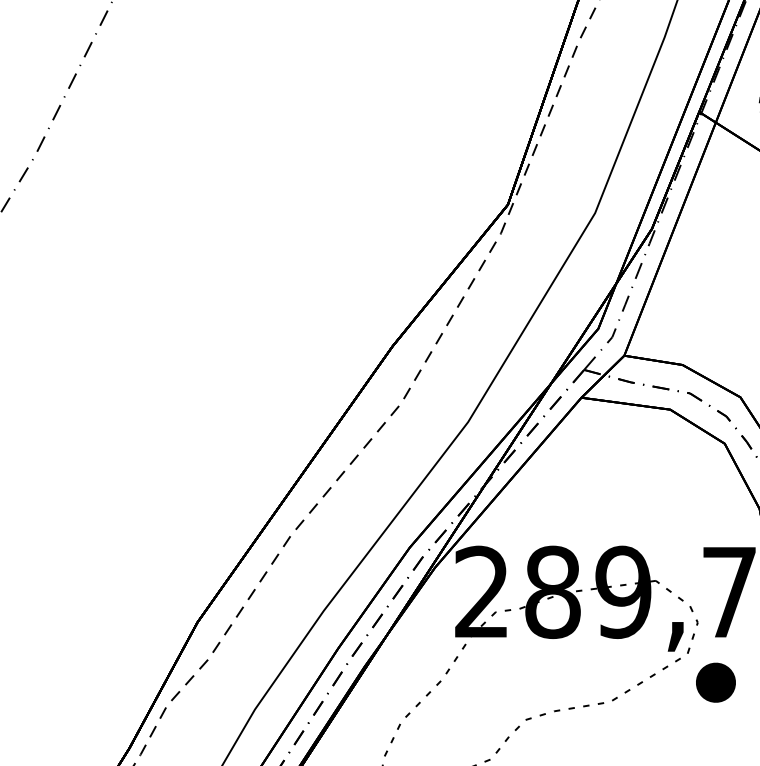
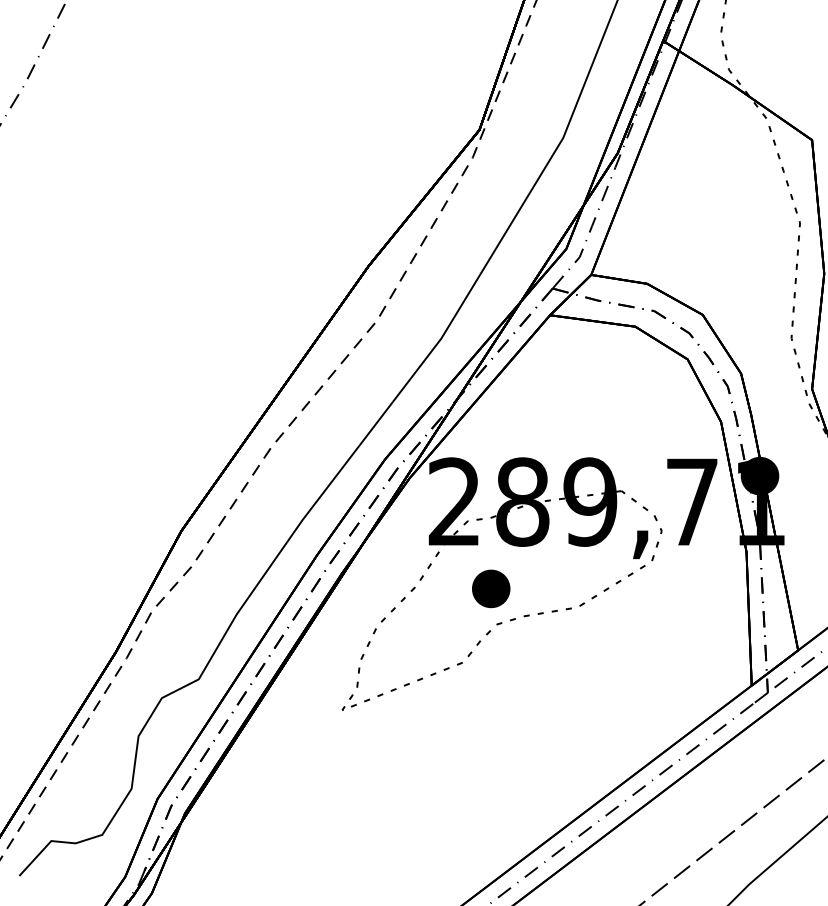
part: (716, 682) -> (491, 588), moved

